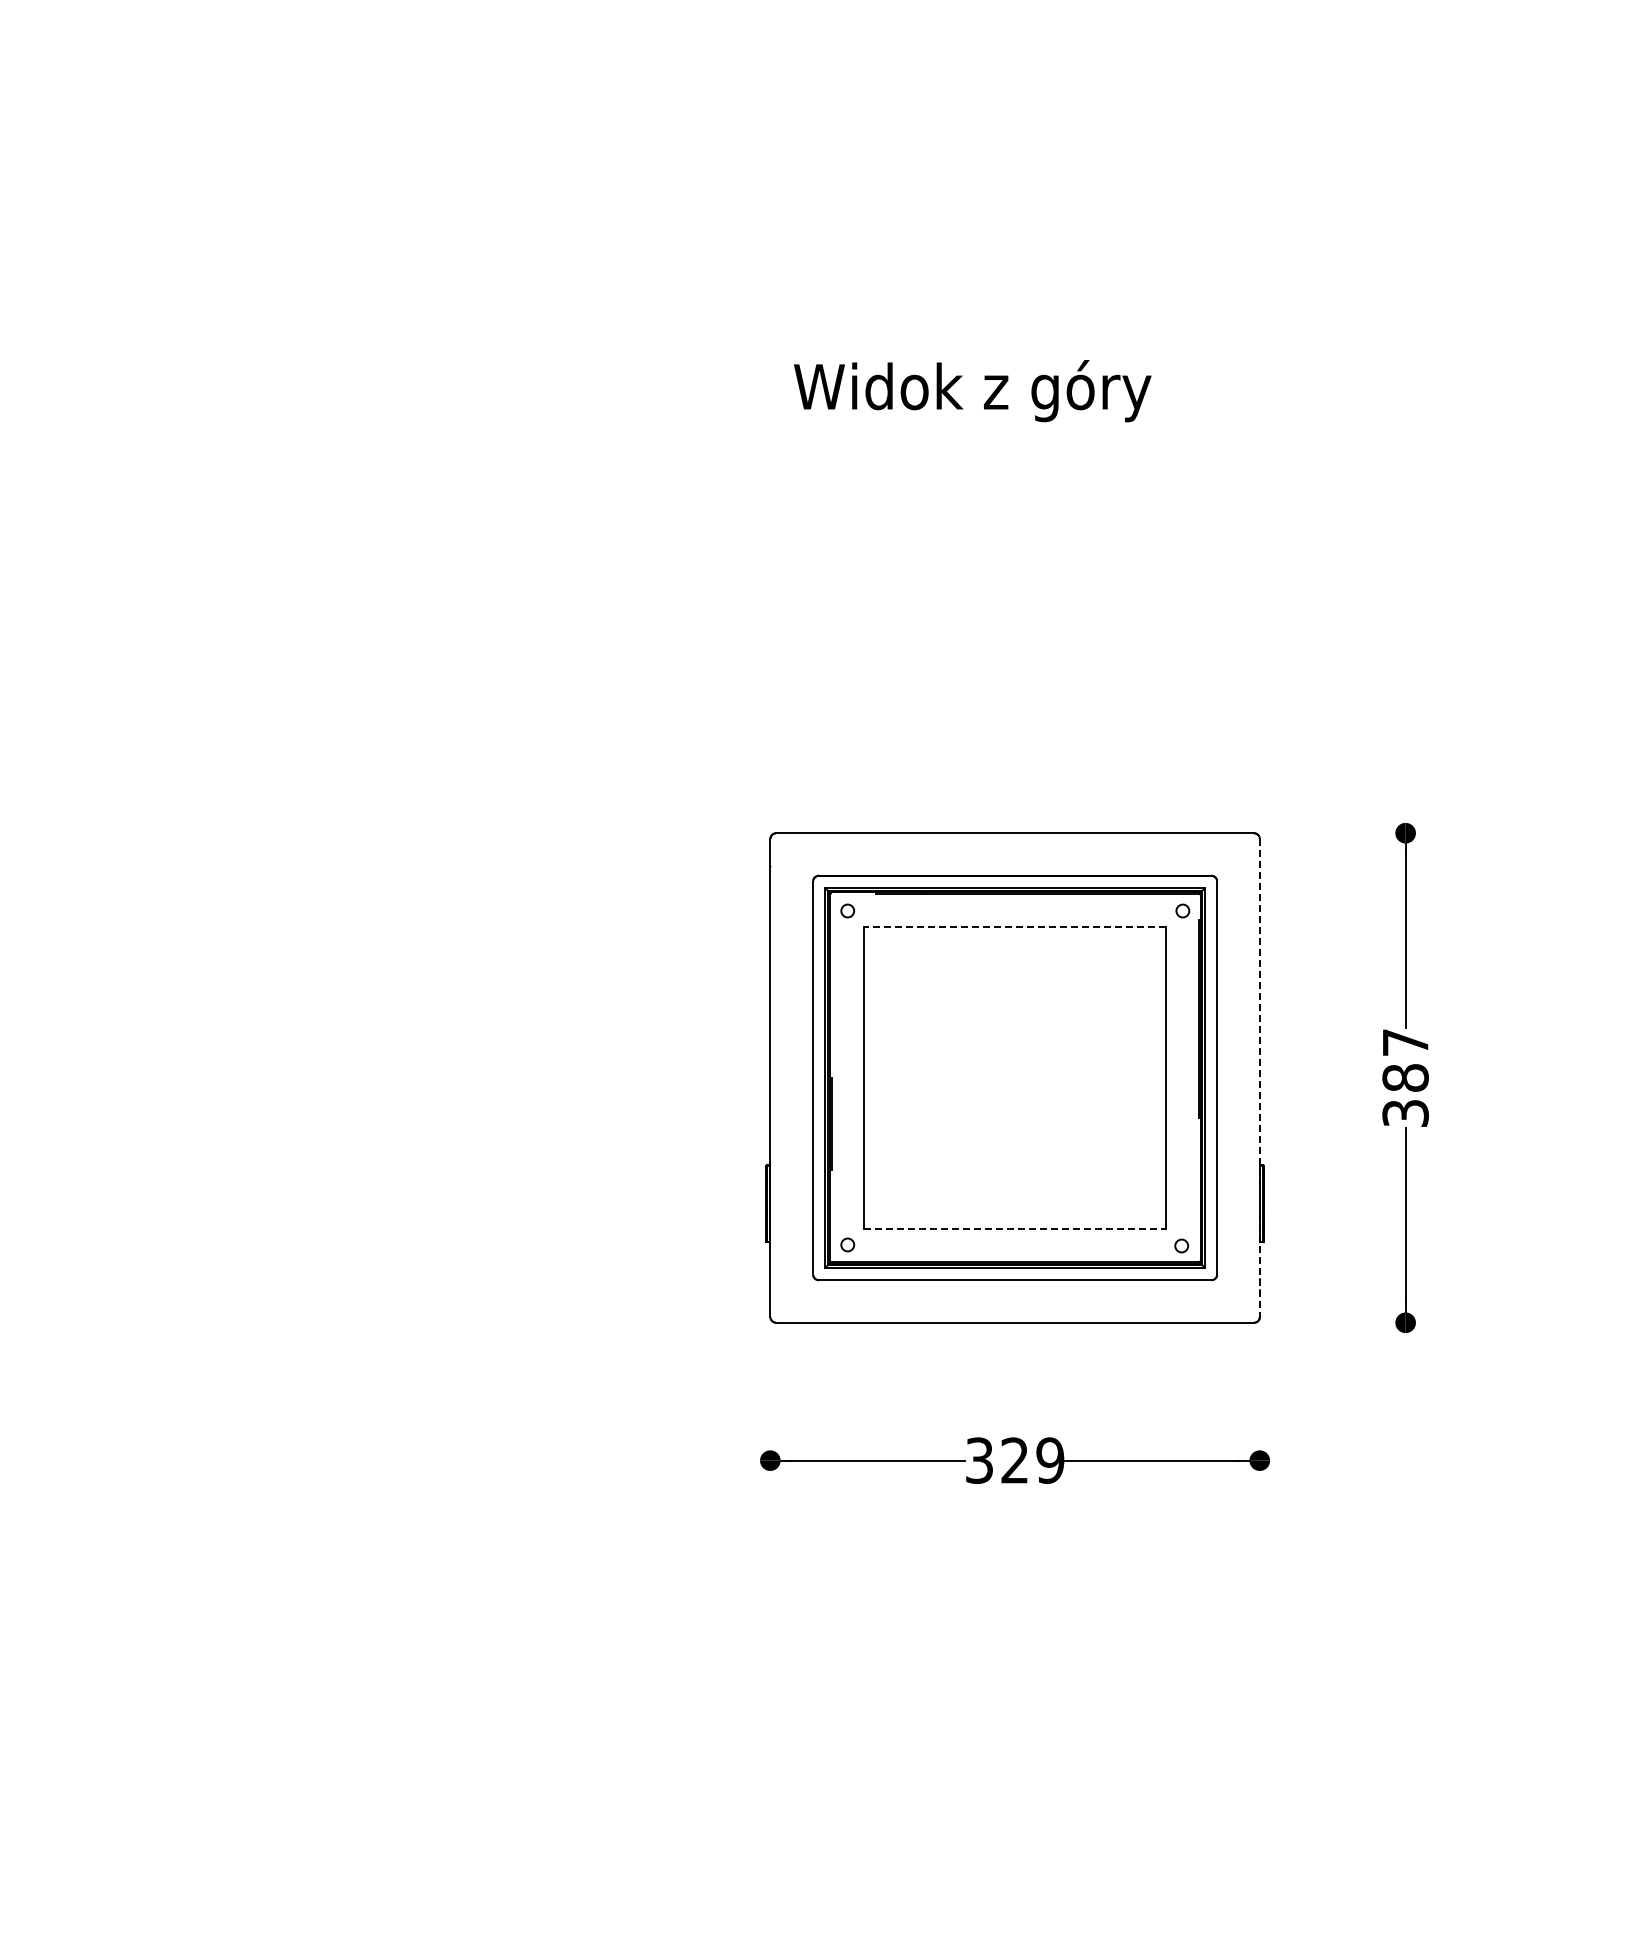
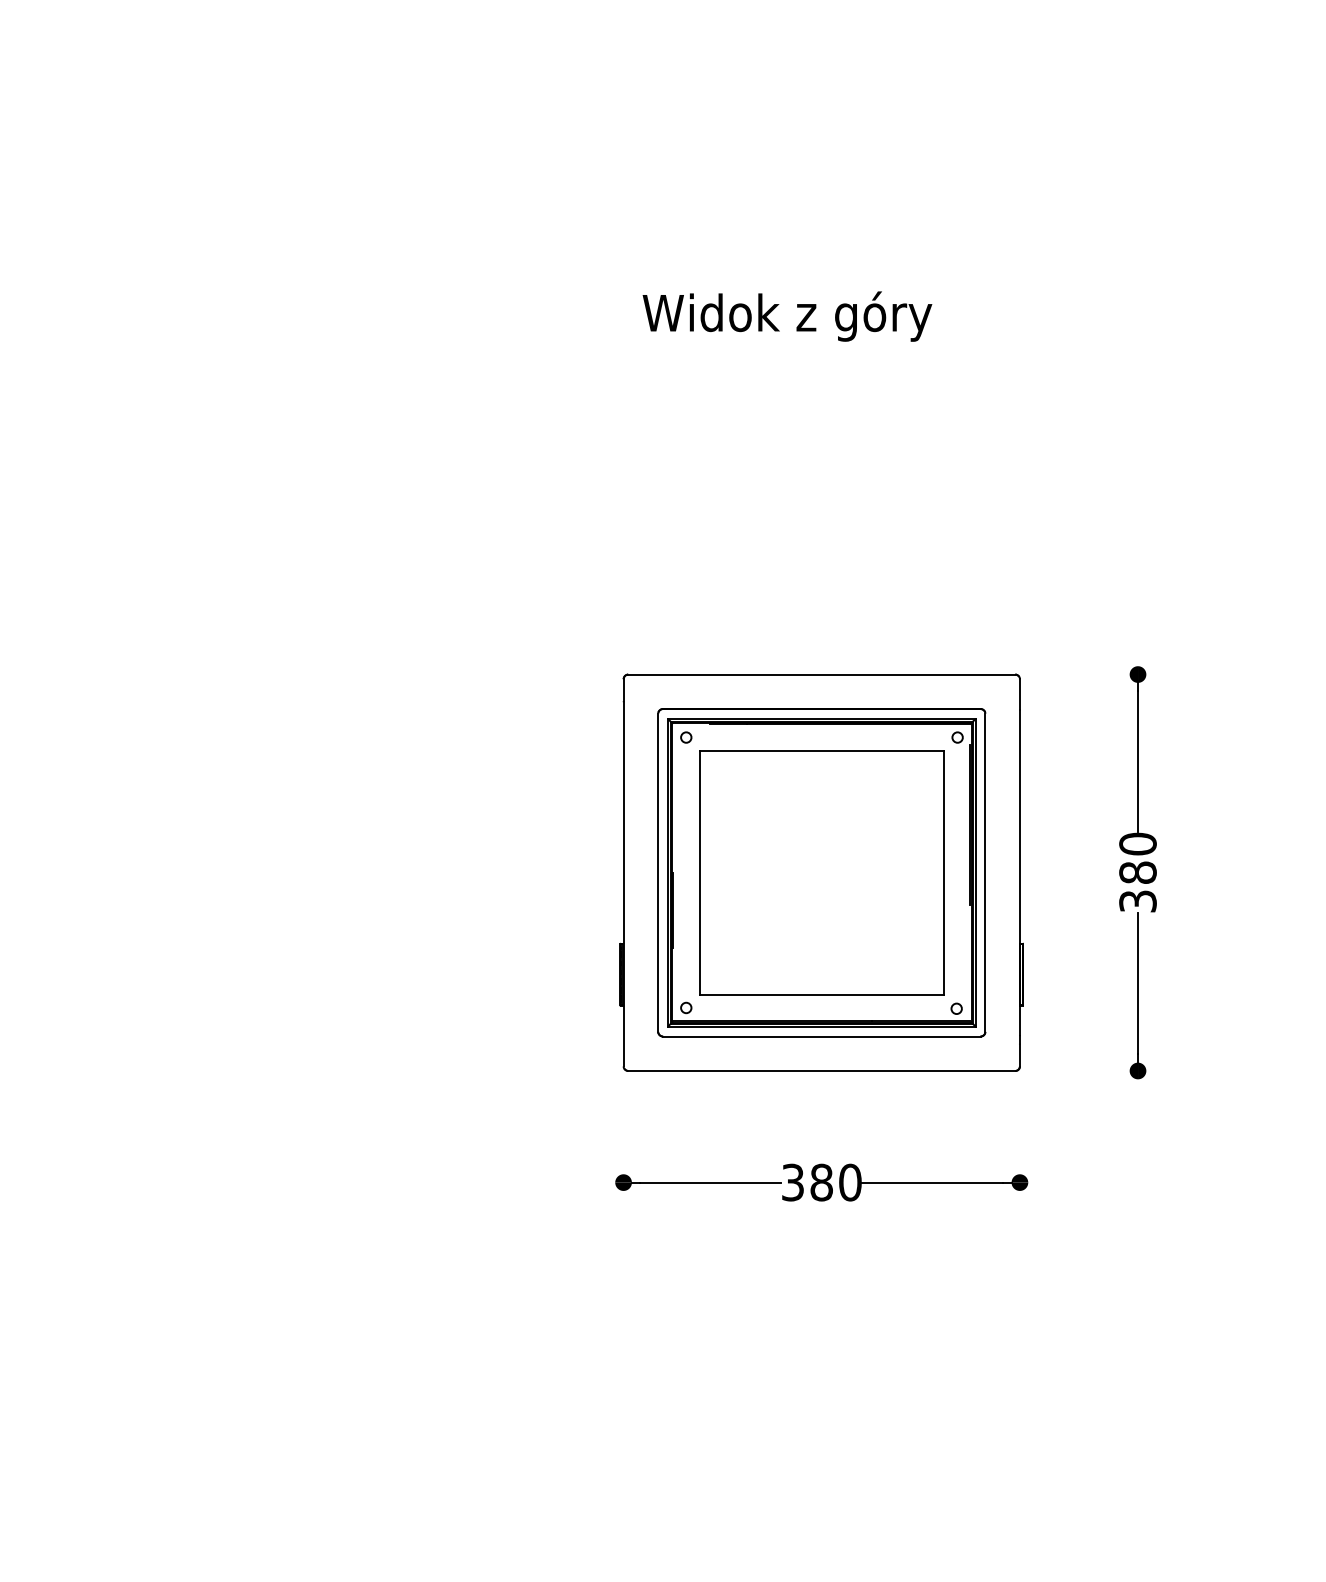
line: (1015, 927) -> (822, 750), dashed -> solid
text: (1405, 1042) -> (1137, 844), 387 -> 380
line: (1259, 1078) -> (1019, 873), dashed -> solid
line: (1015, 1228) -> (822, 994), dashed -> solid
text: (1032, 1460) -> (835, 1182), 329 -> 380

